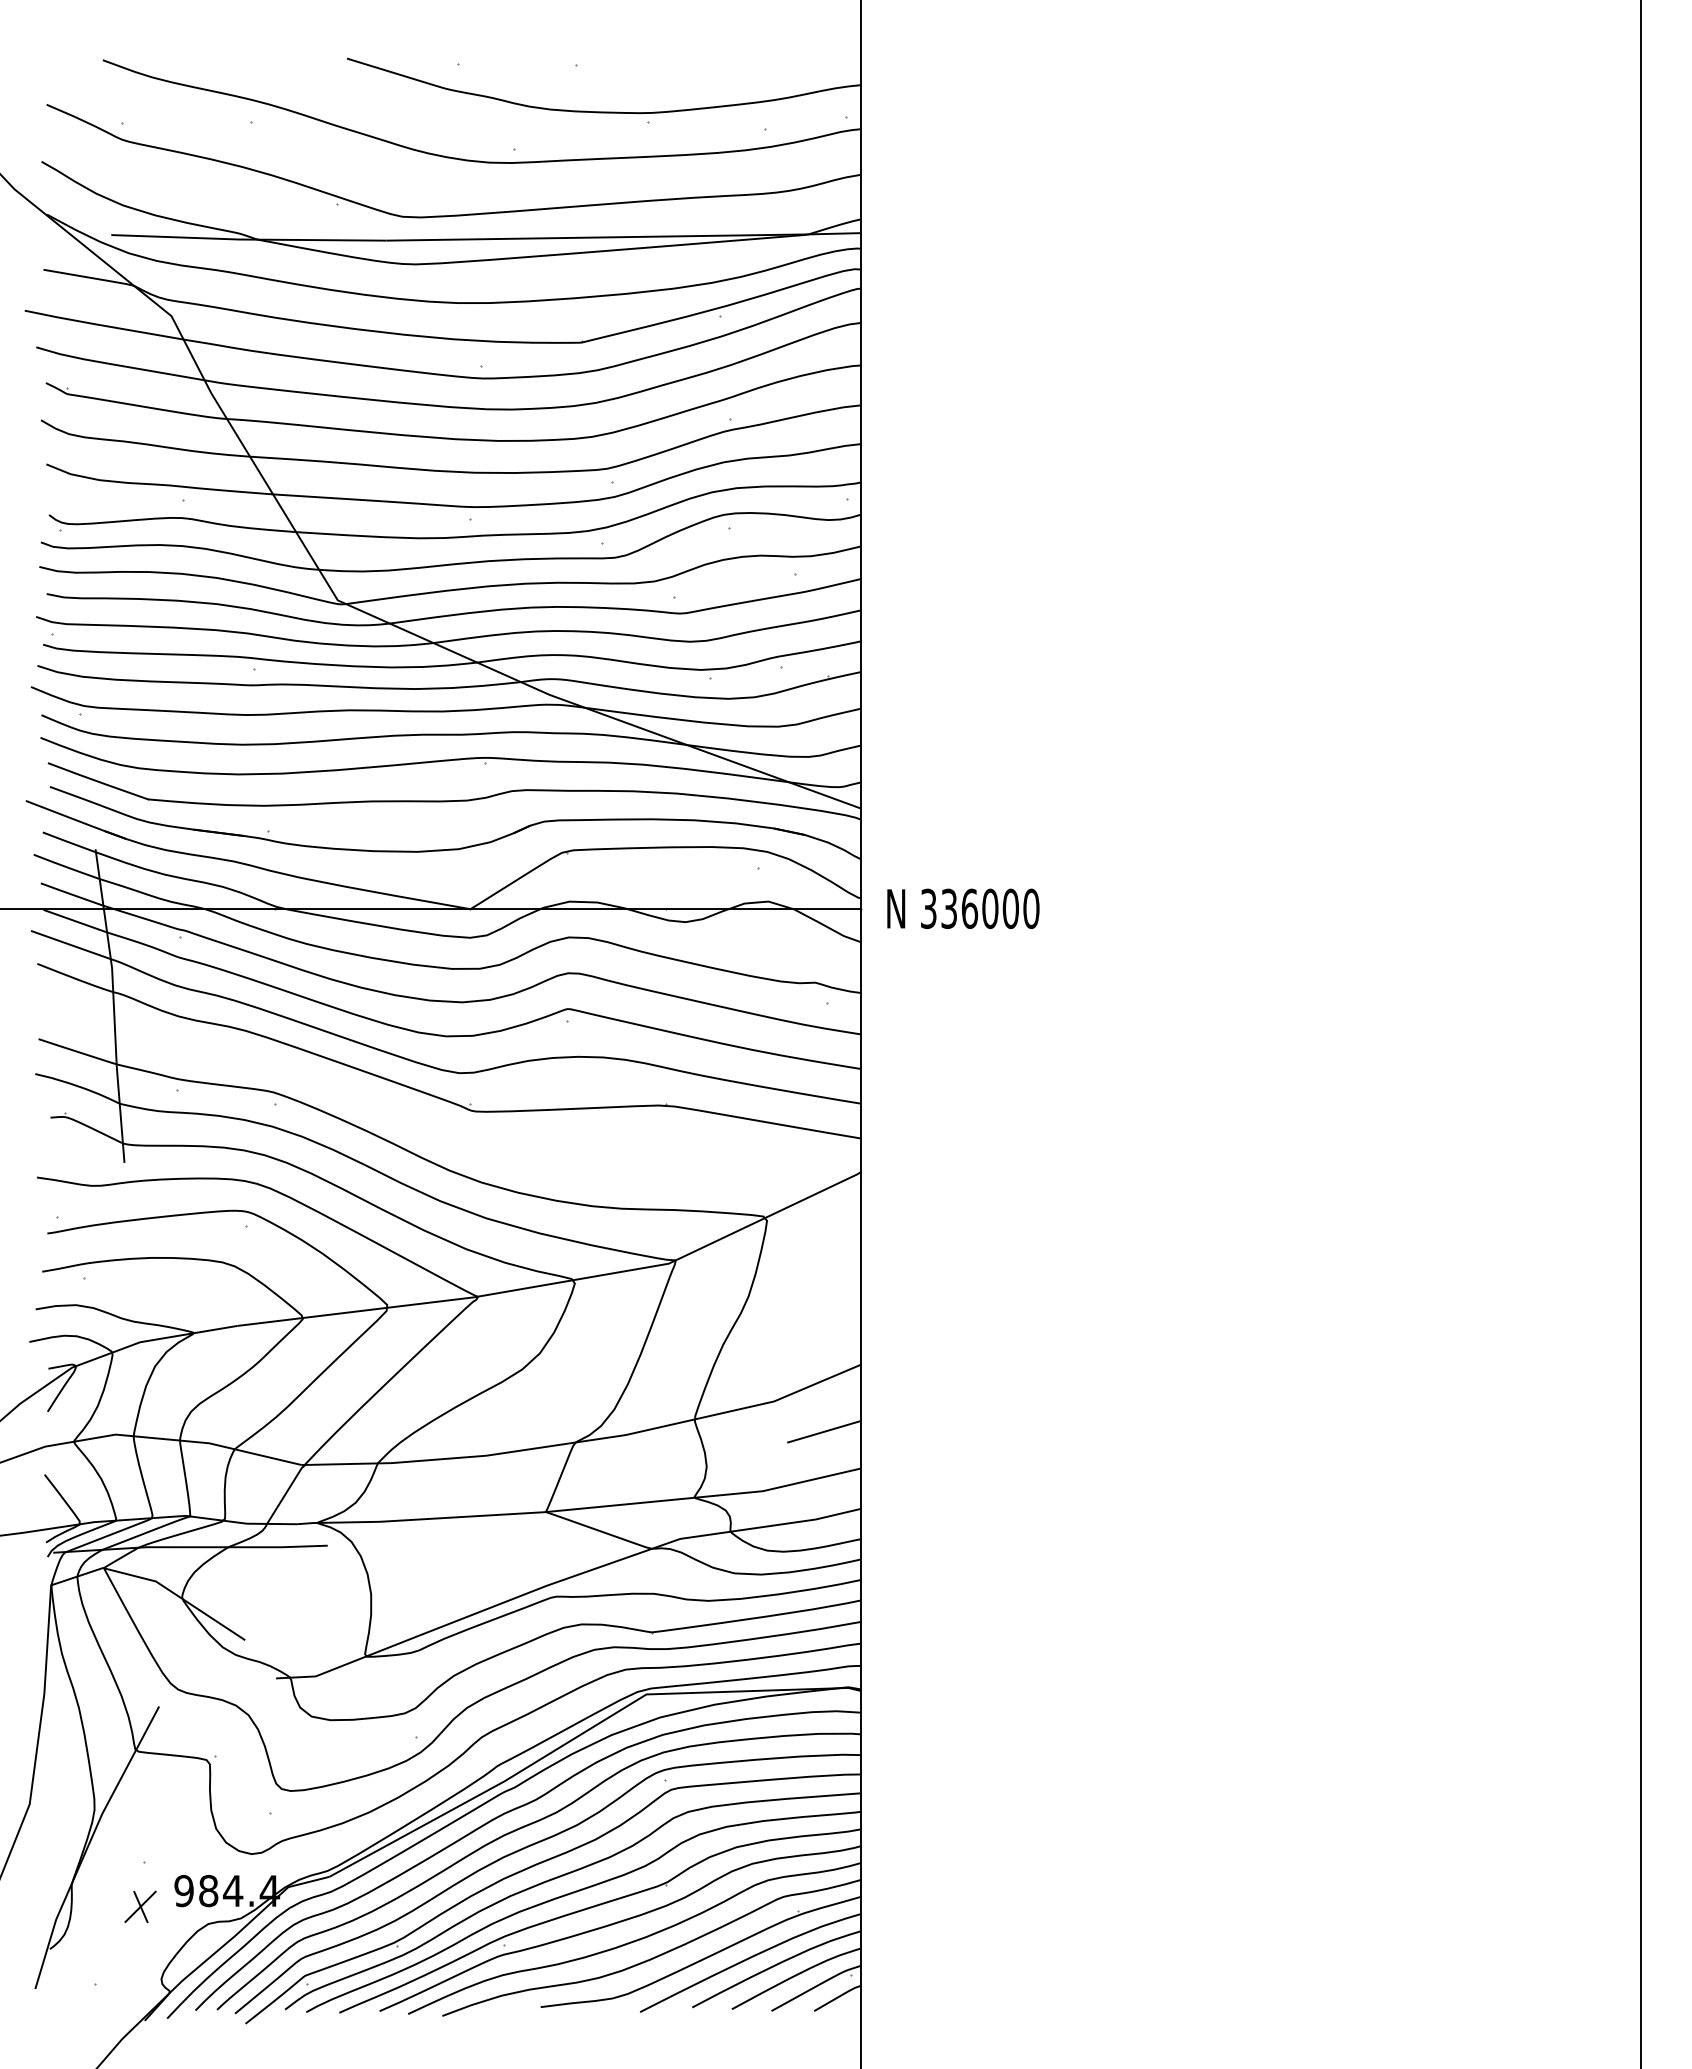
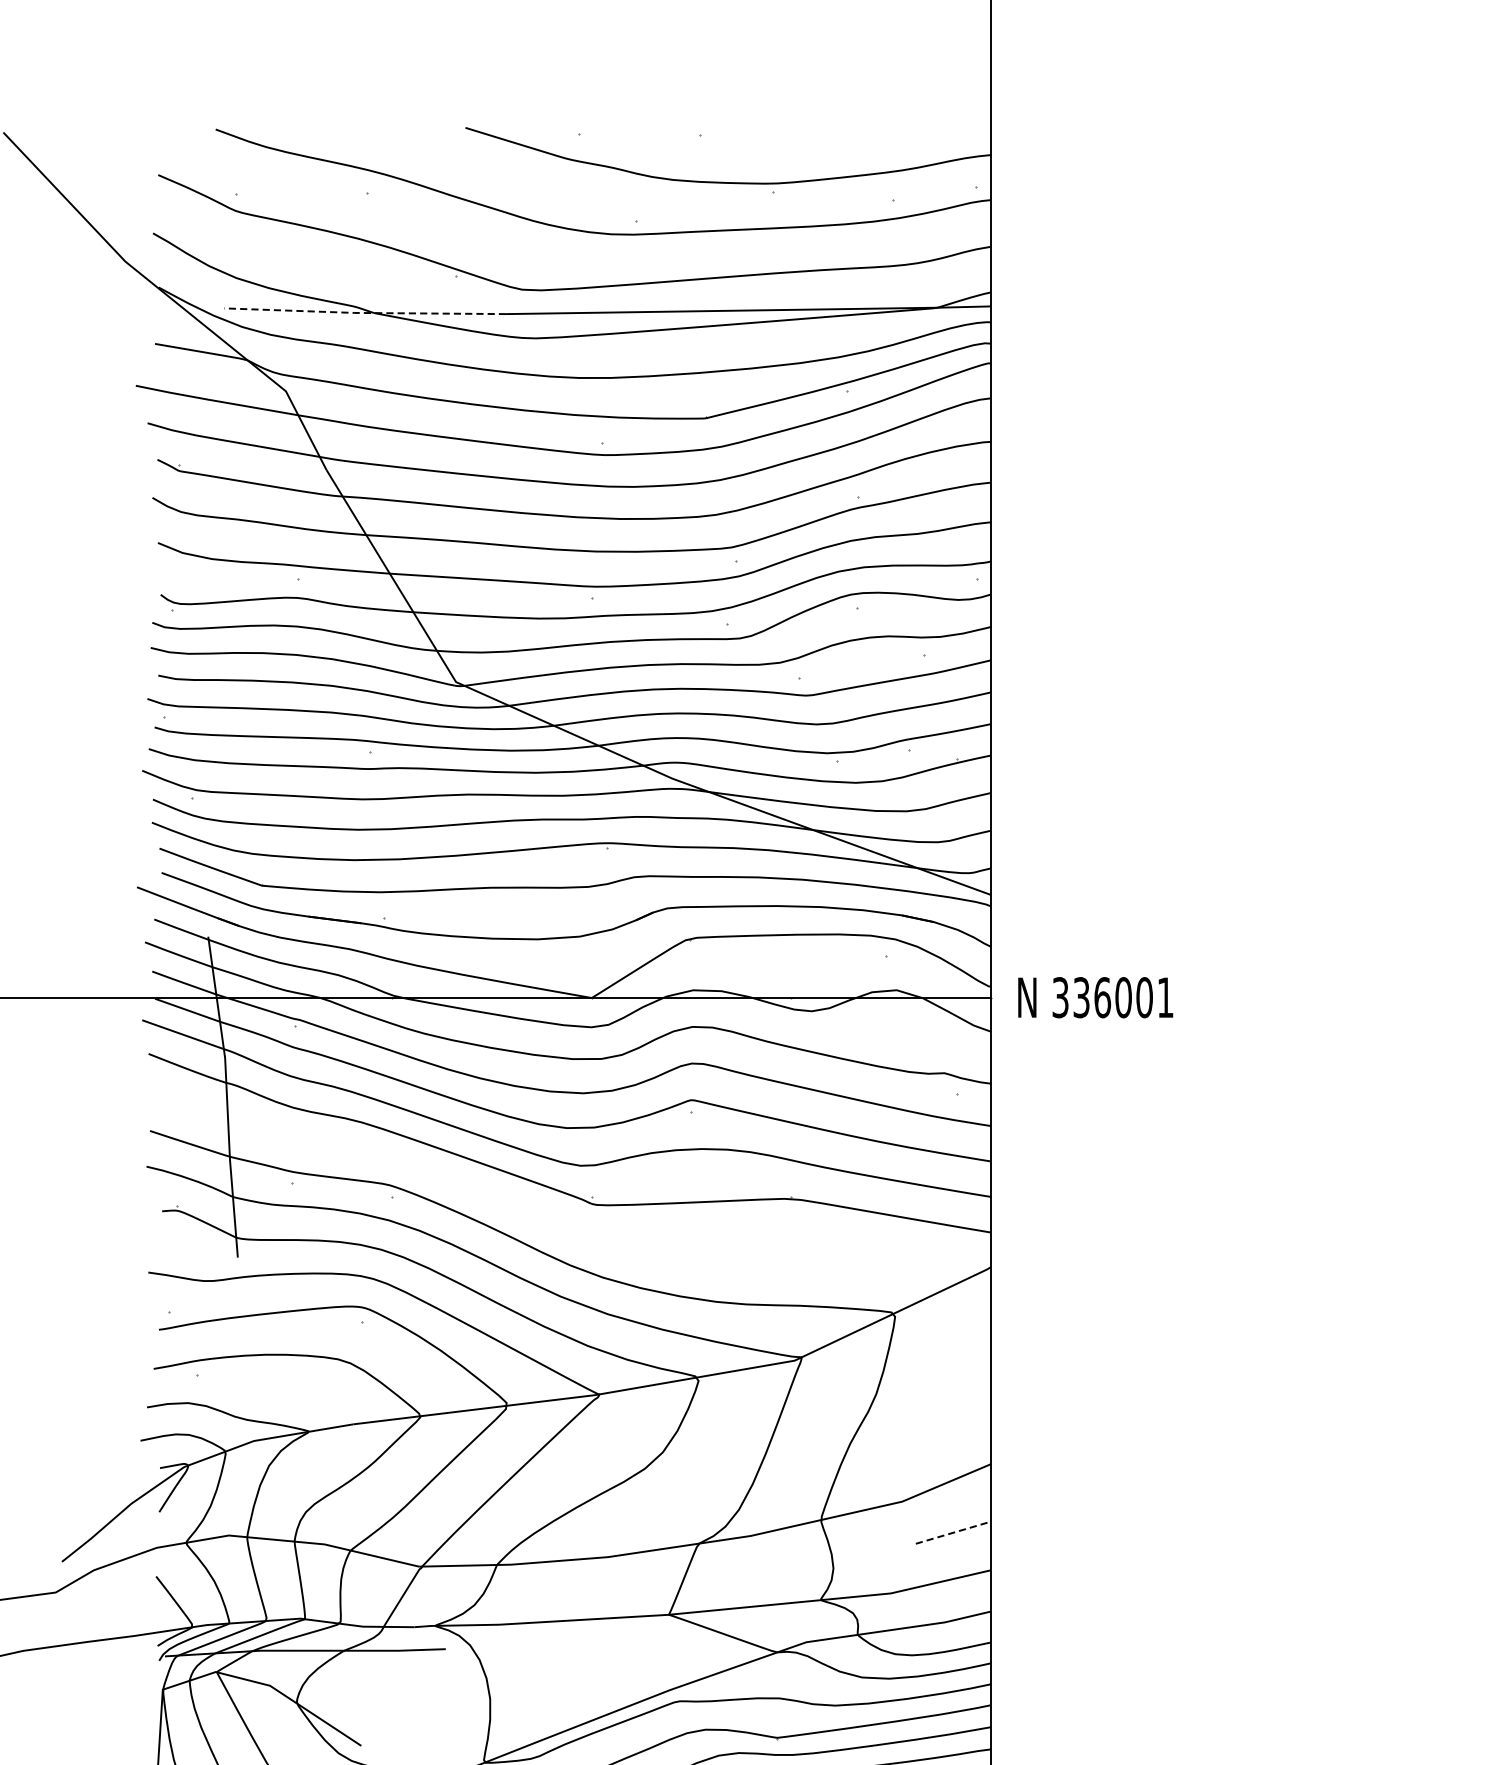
line: (247, 239) -> (363, 312), solid -> dashed
text: (1031, 908) -> (1165, 997), 336000 -> 336001
line: (824, 1431) -> (953, 1532), solid -> dashed

